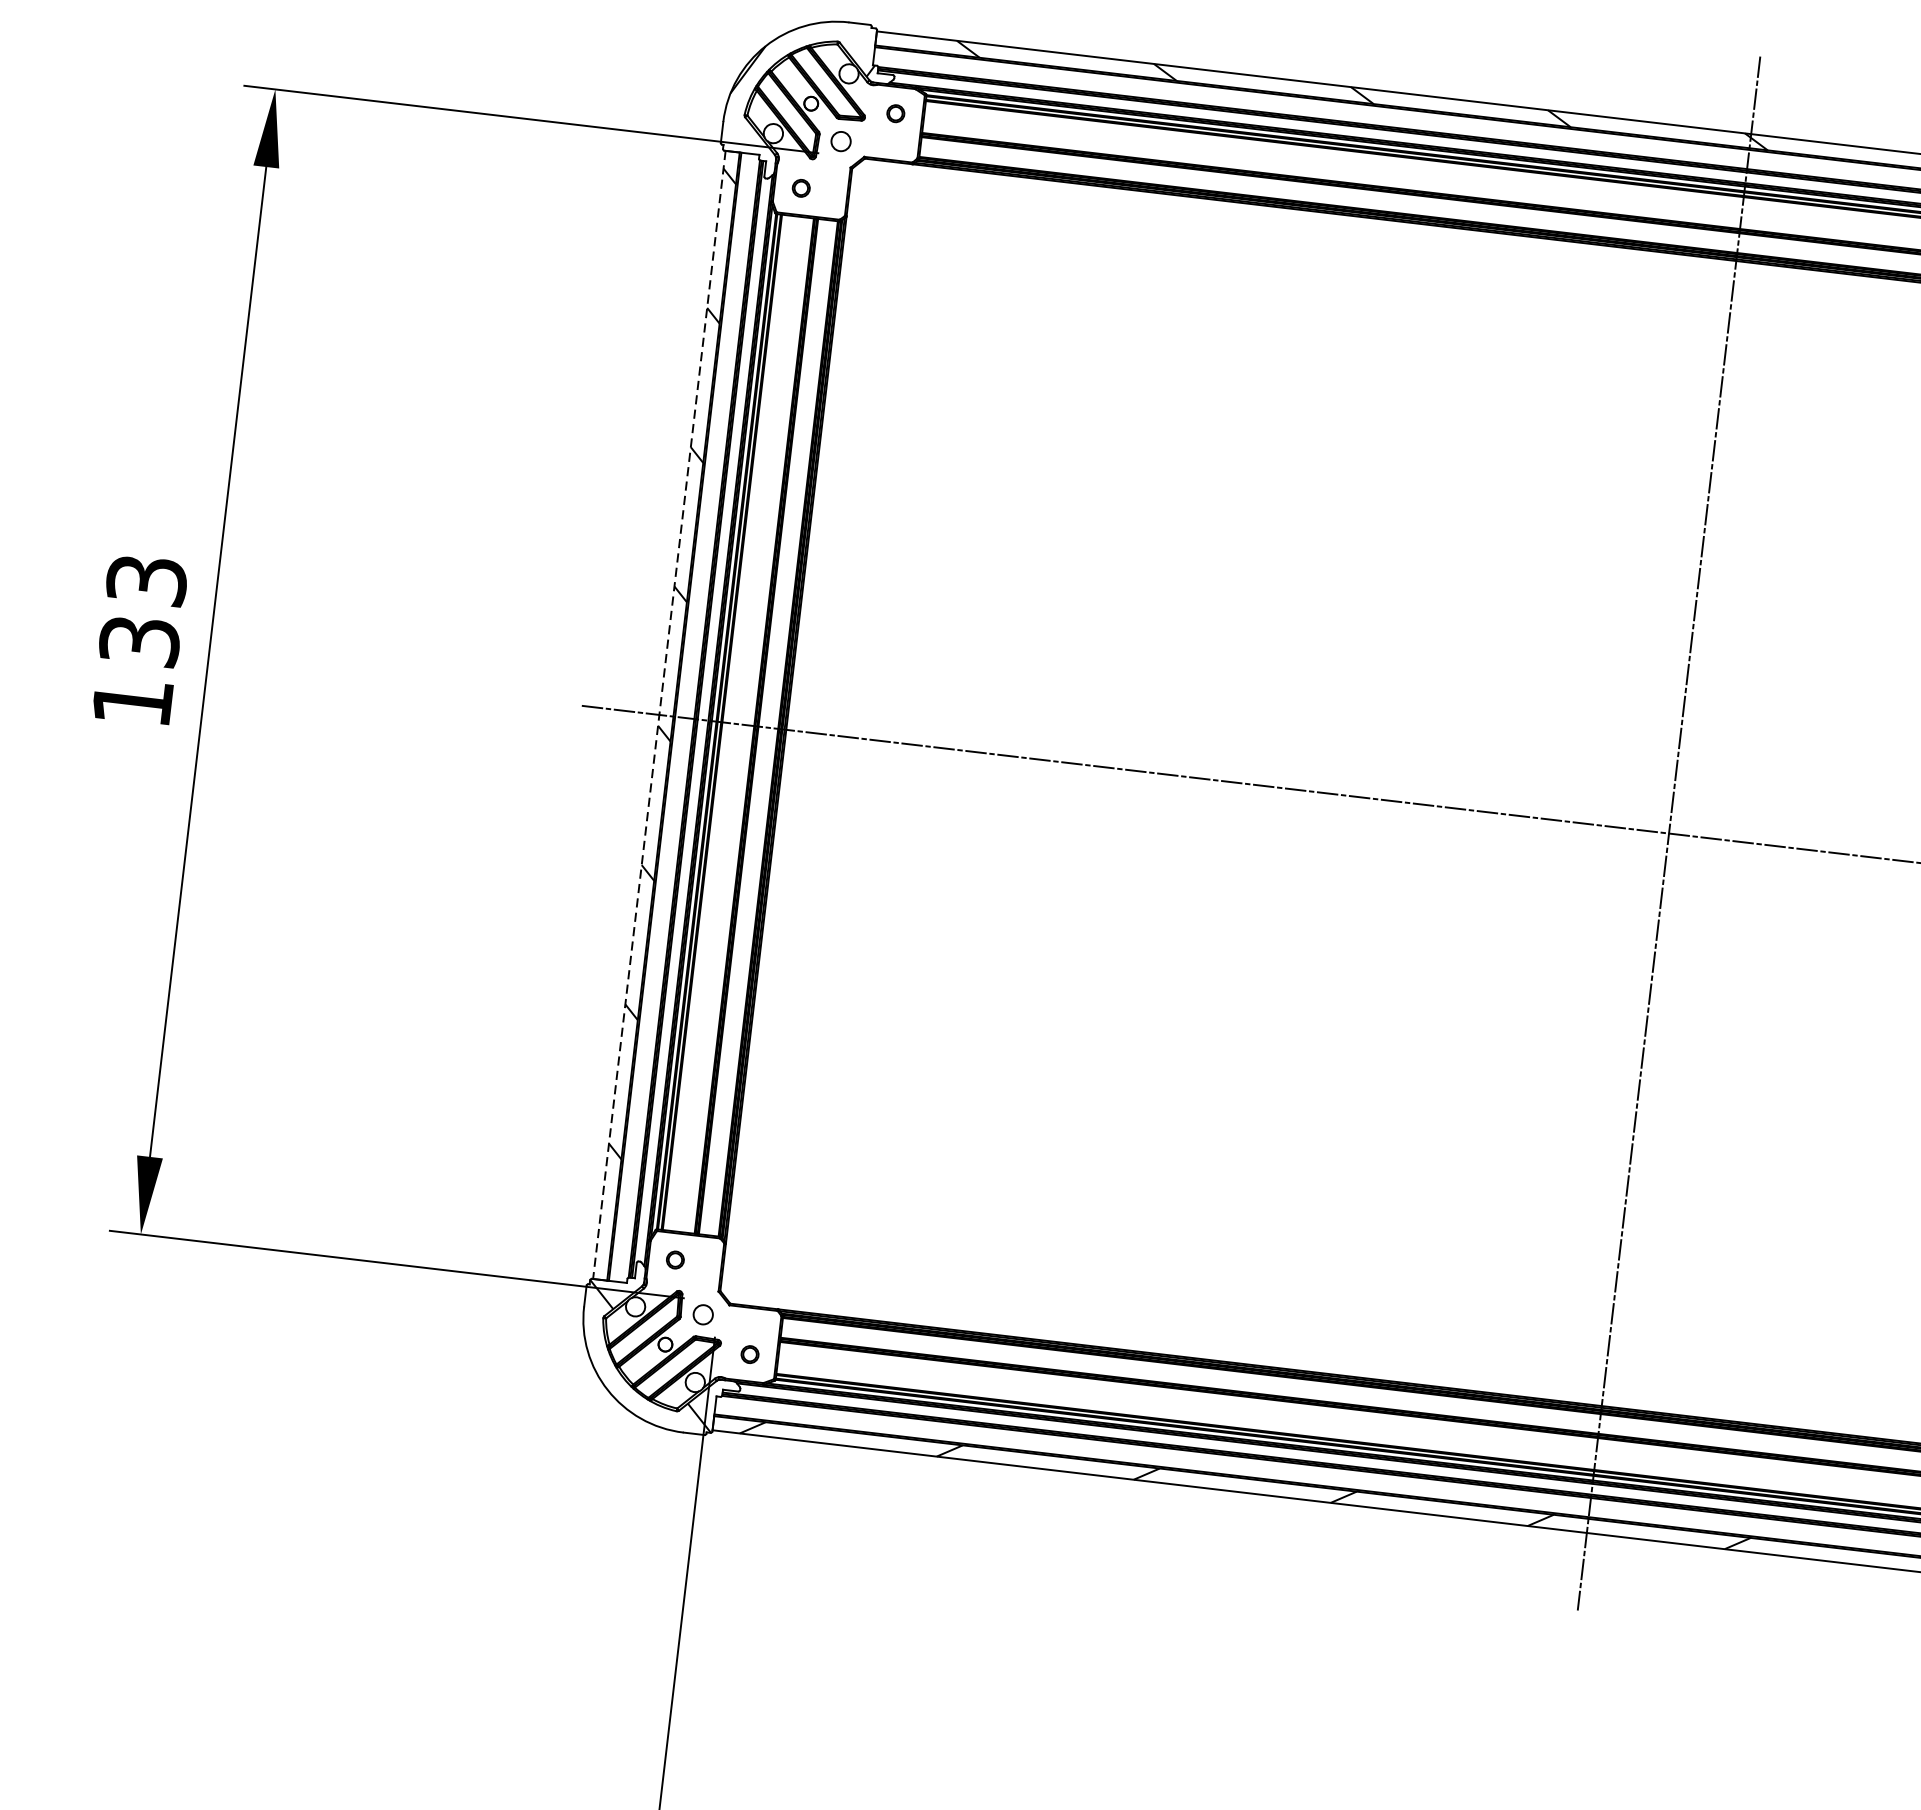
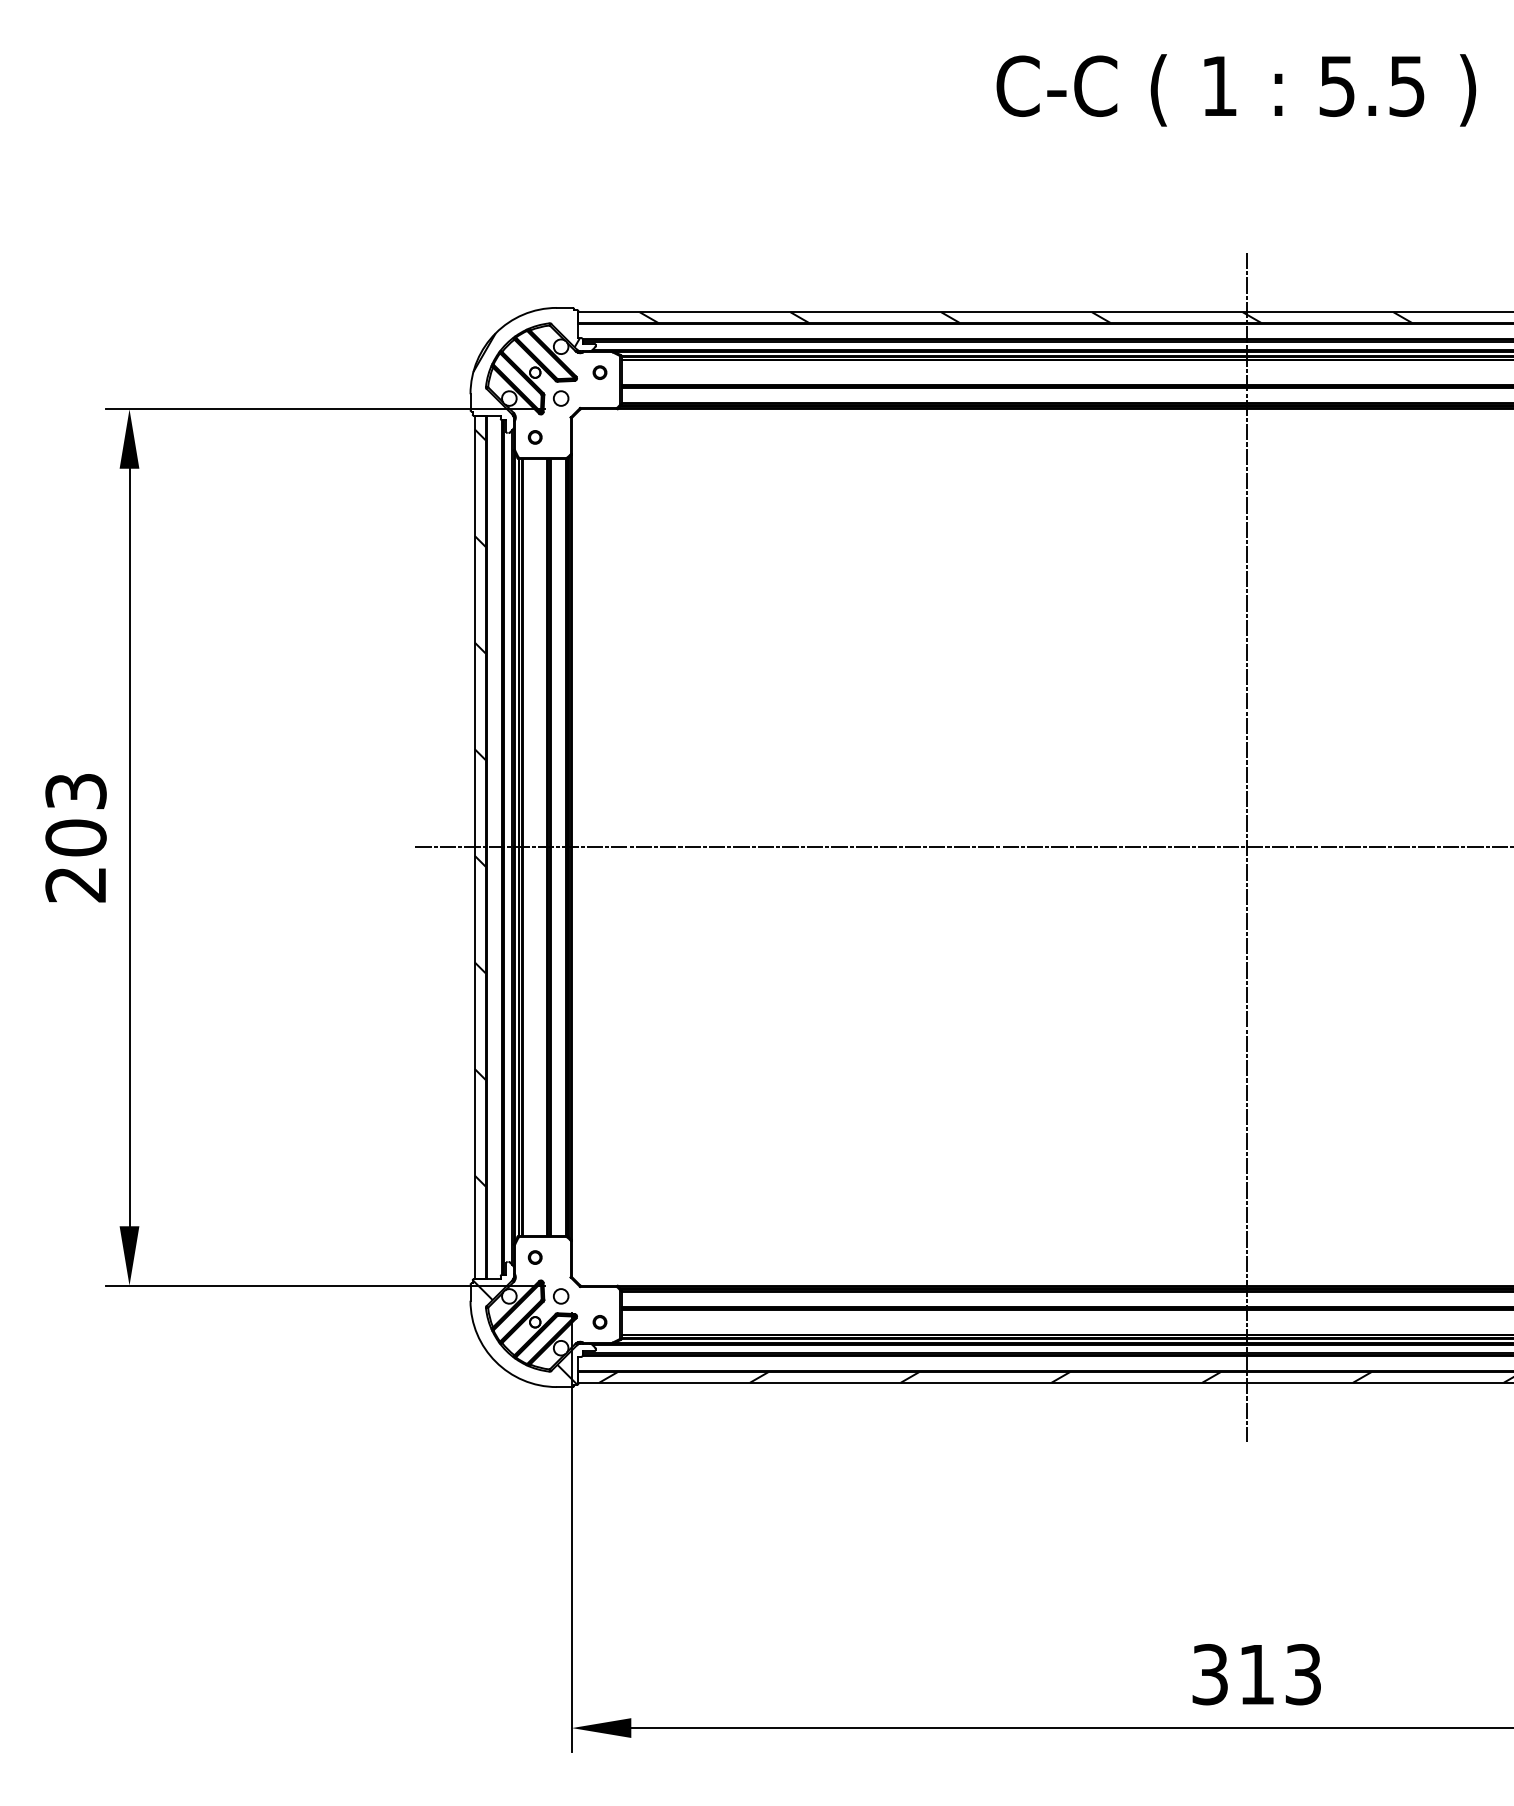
text: (135, 670) -> (75, 860), 133 -> 203
line: (658, 714) -> (474, 847), dashed -> solid

